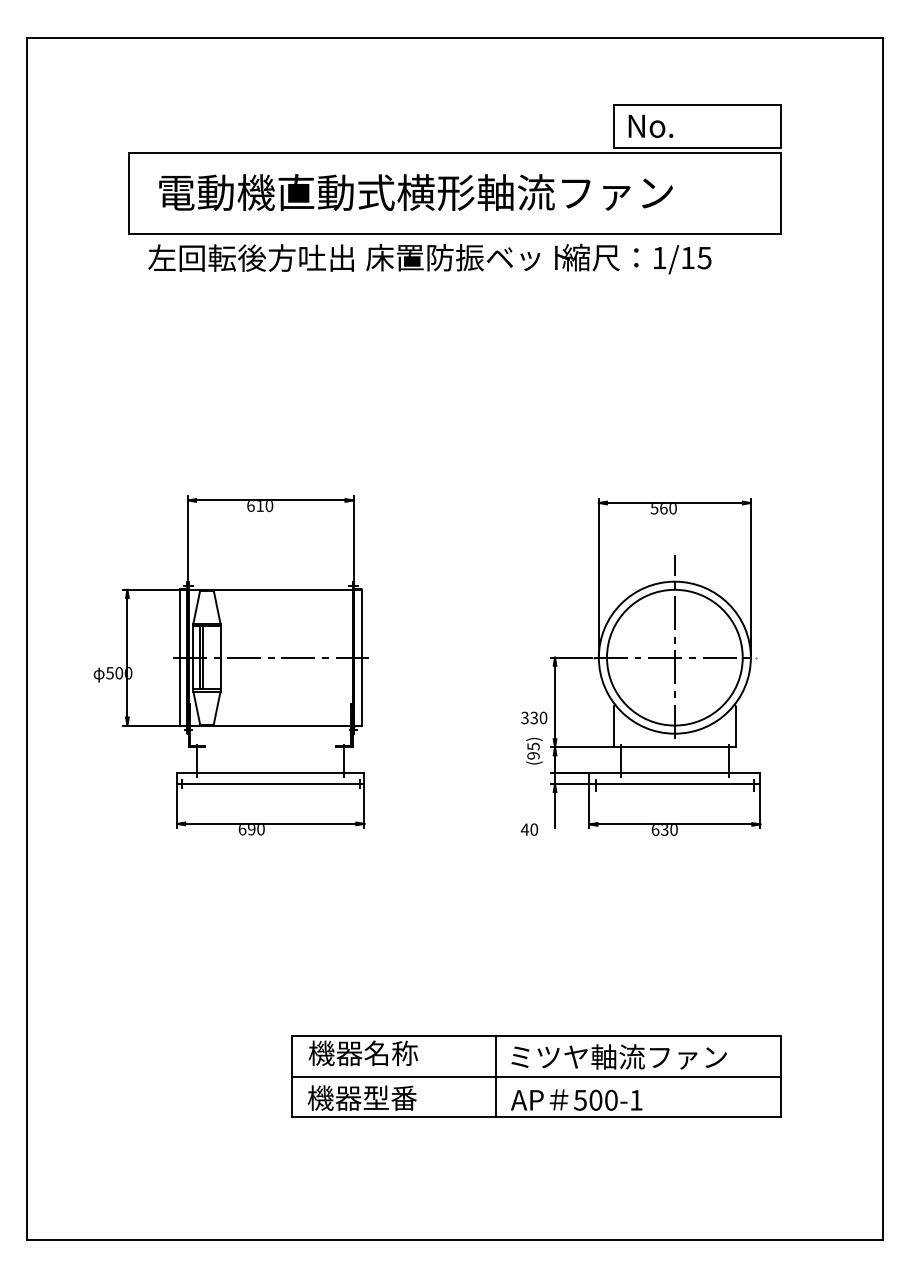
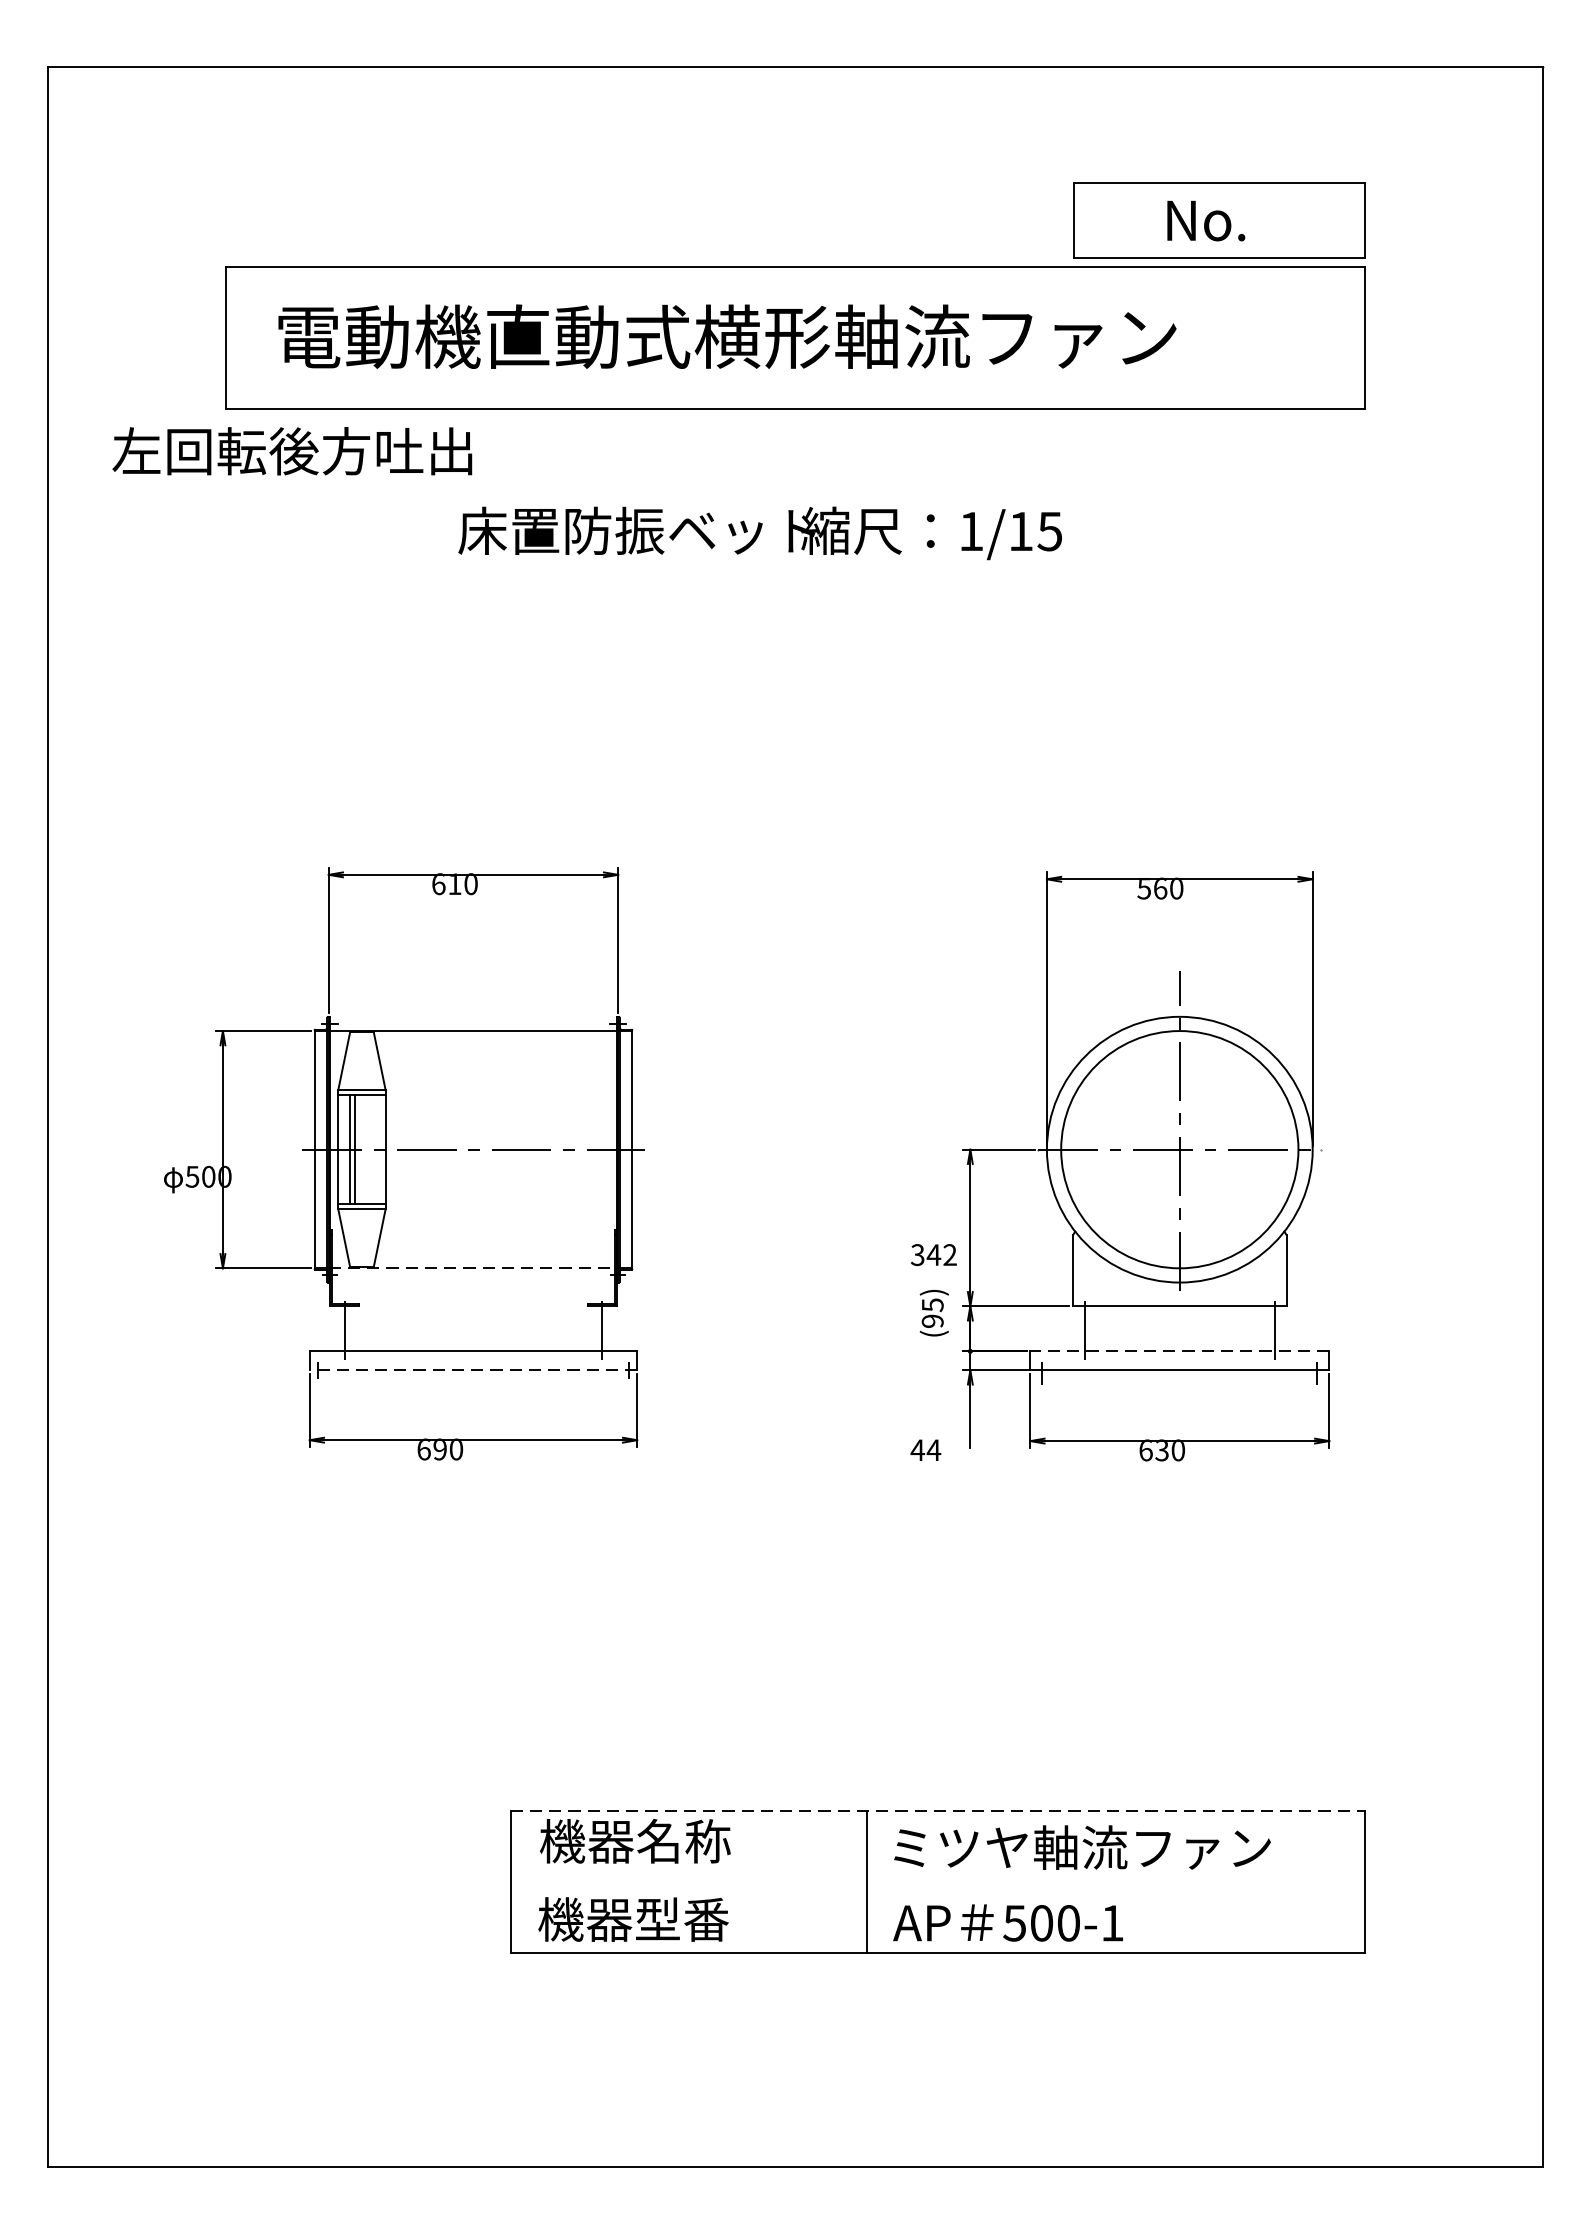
text: (650, 125) -> (1205, 219), moved
text: (250, 257) -> (291, 450), moved
text: (538, 258) -> (759, 532), moved
text: (538, 717) -> (941, 1254), 330 -> 342
line: (270, 725) -> (473, 1268), solid -> dashed
line: (674, 773) -> (1179, 1352), solid -> dashed
line: (270, 783) -> (473, 1369), solid -> dashed
text: (534, 829) -> (934, 1449), 40 -> 44
line: (536, 1036) -> (937, 1811), solid -> dashed
line: (536, 1076) -> (937, 1881), removed

